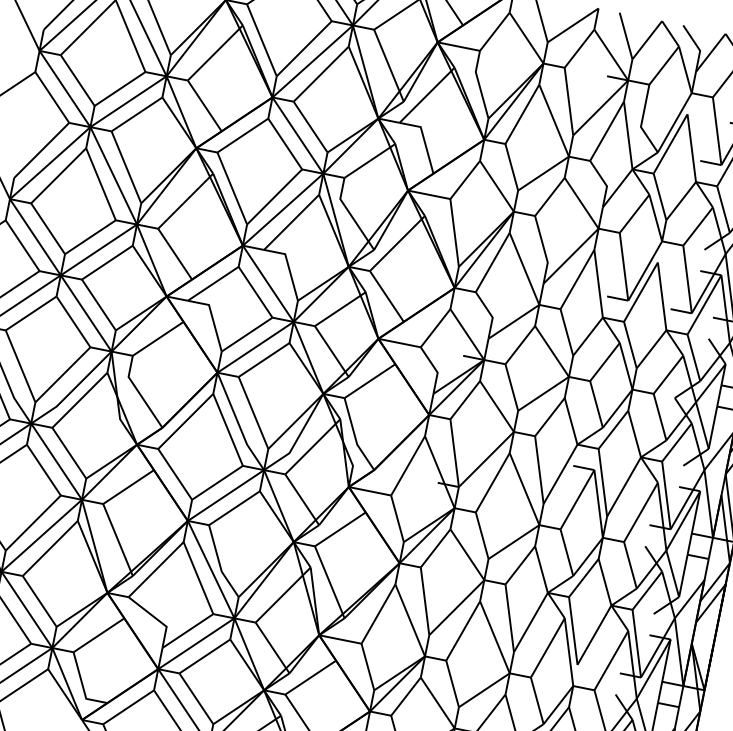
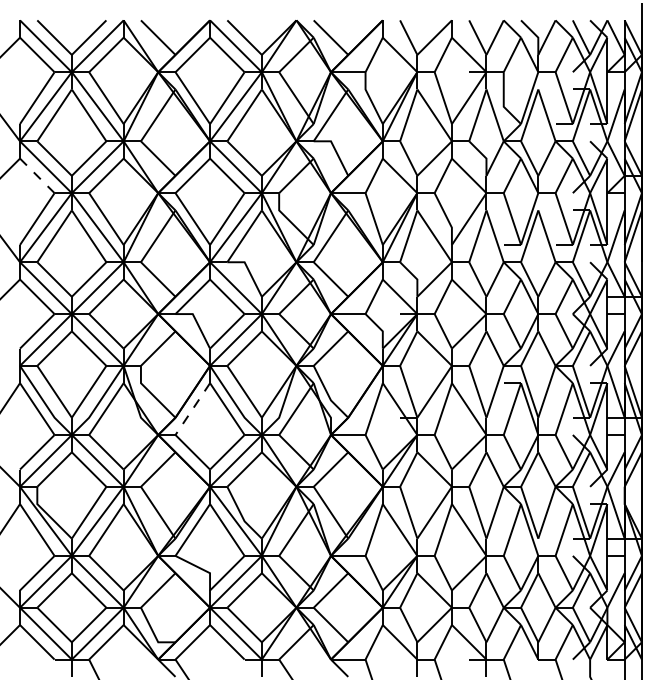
line: (51, 96) -> (36, 175), solid -> dashed
line: (185, 421) -> (192, 409), solid -> dashed

